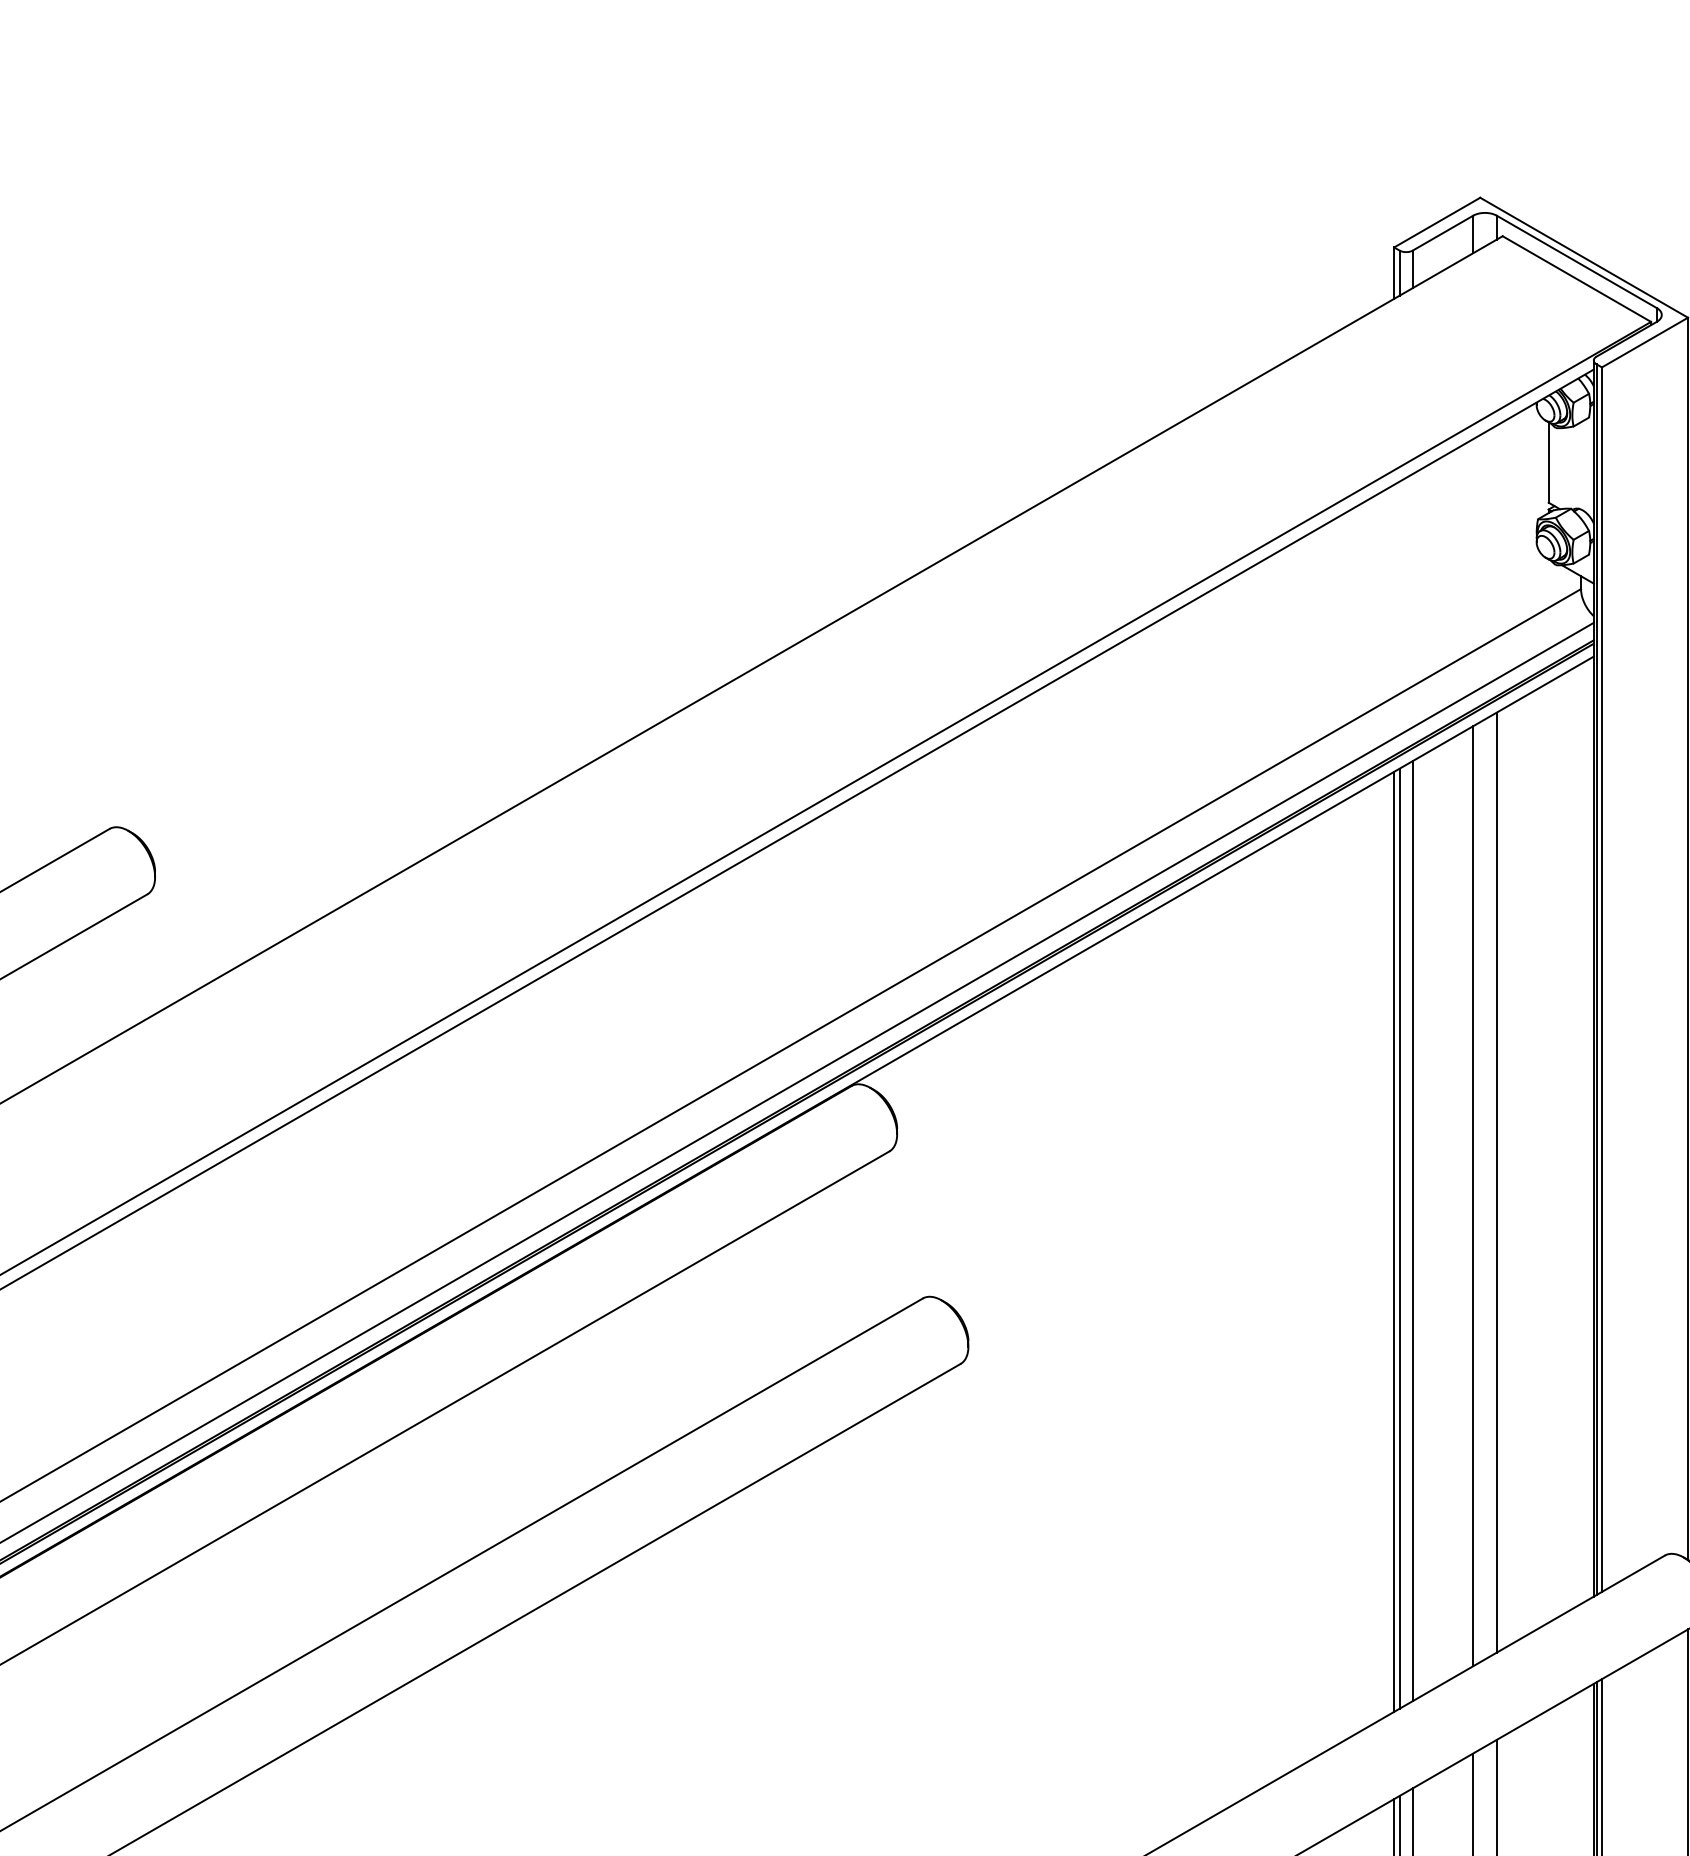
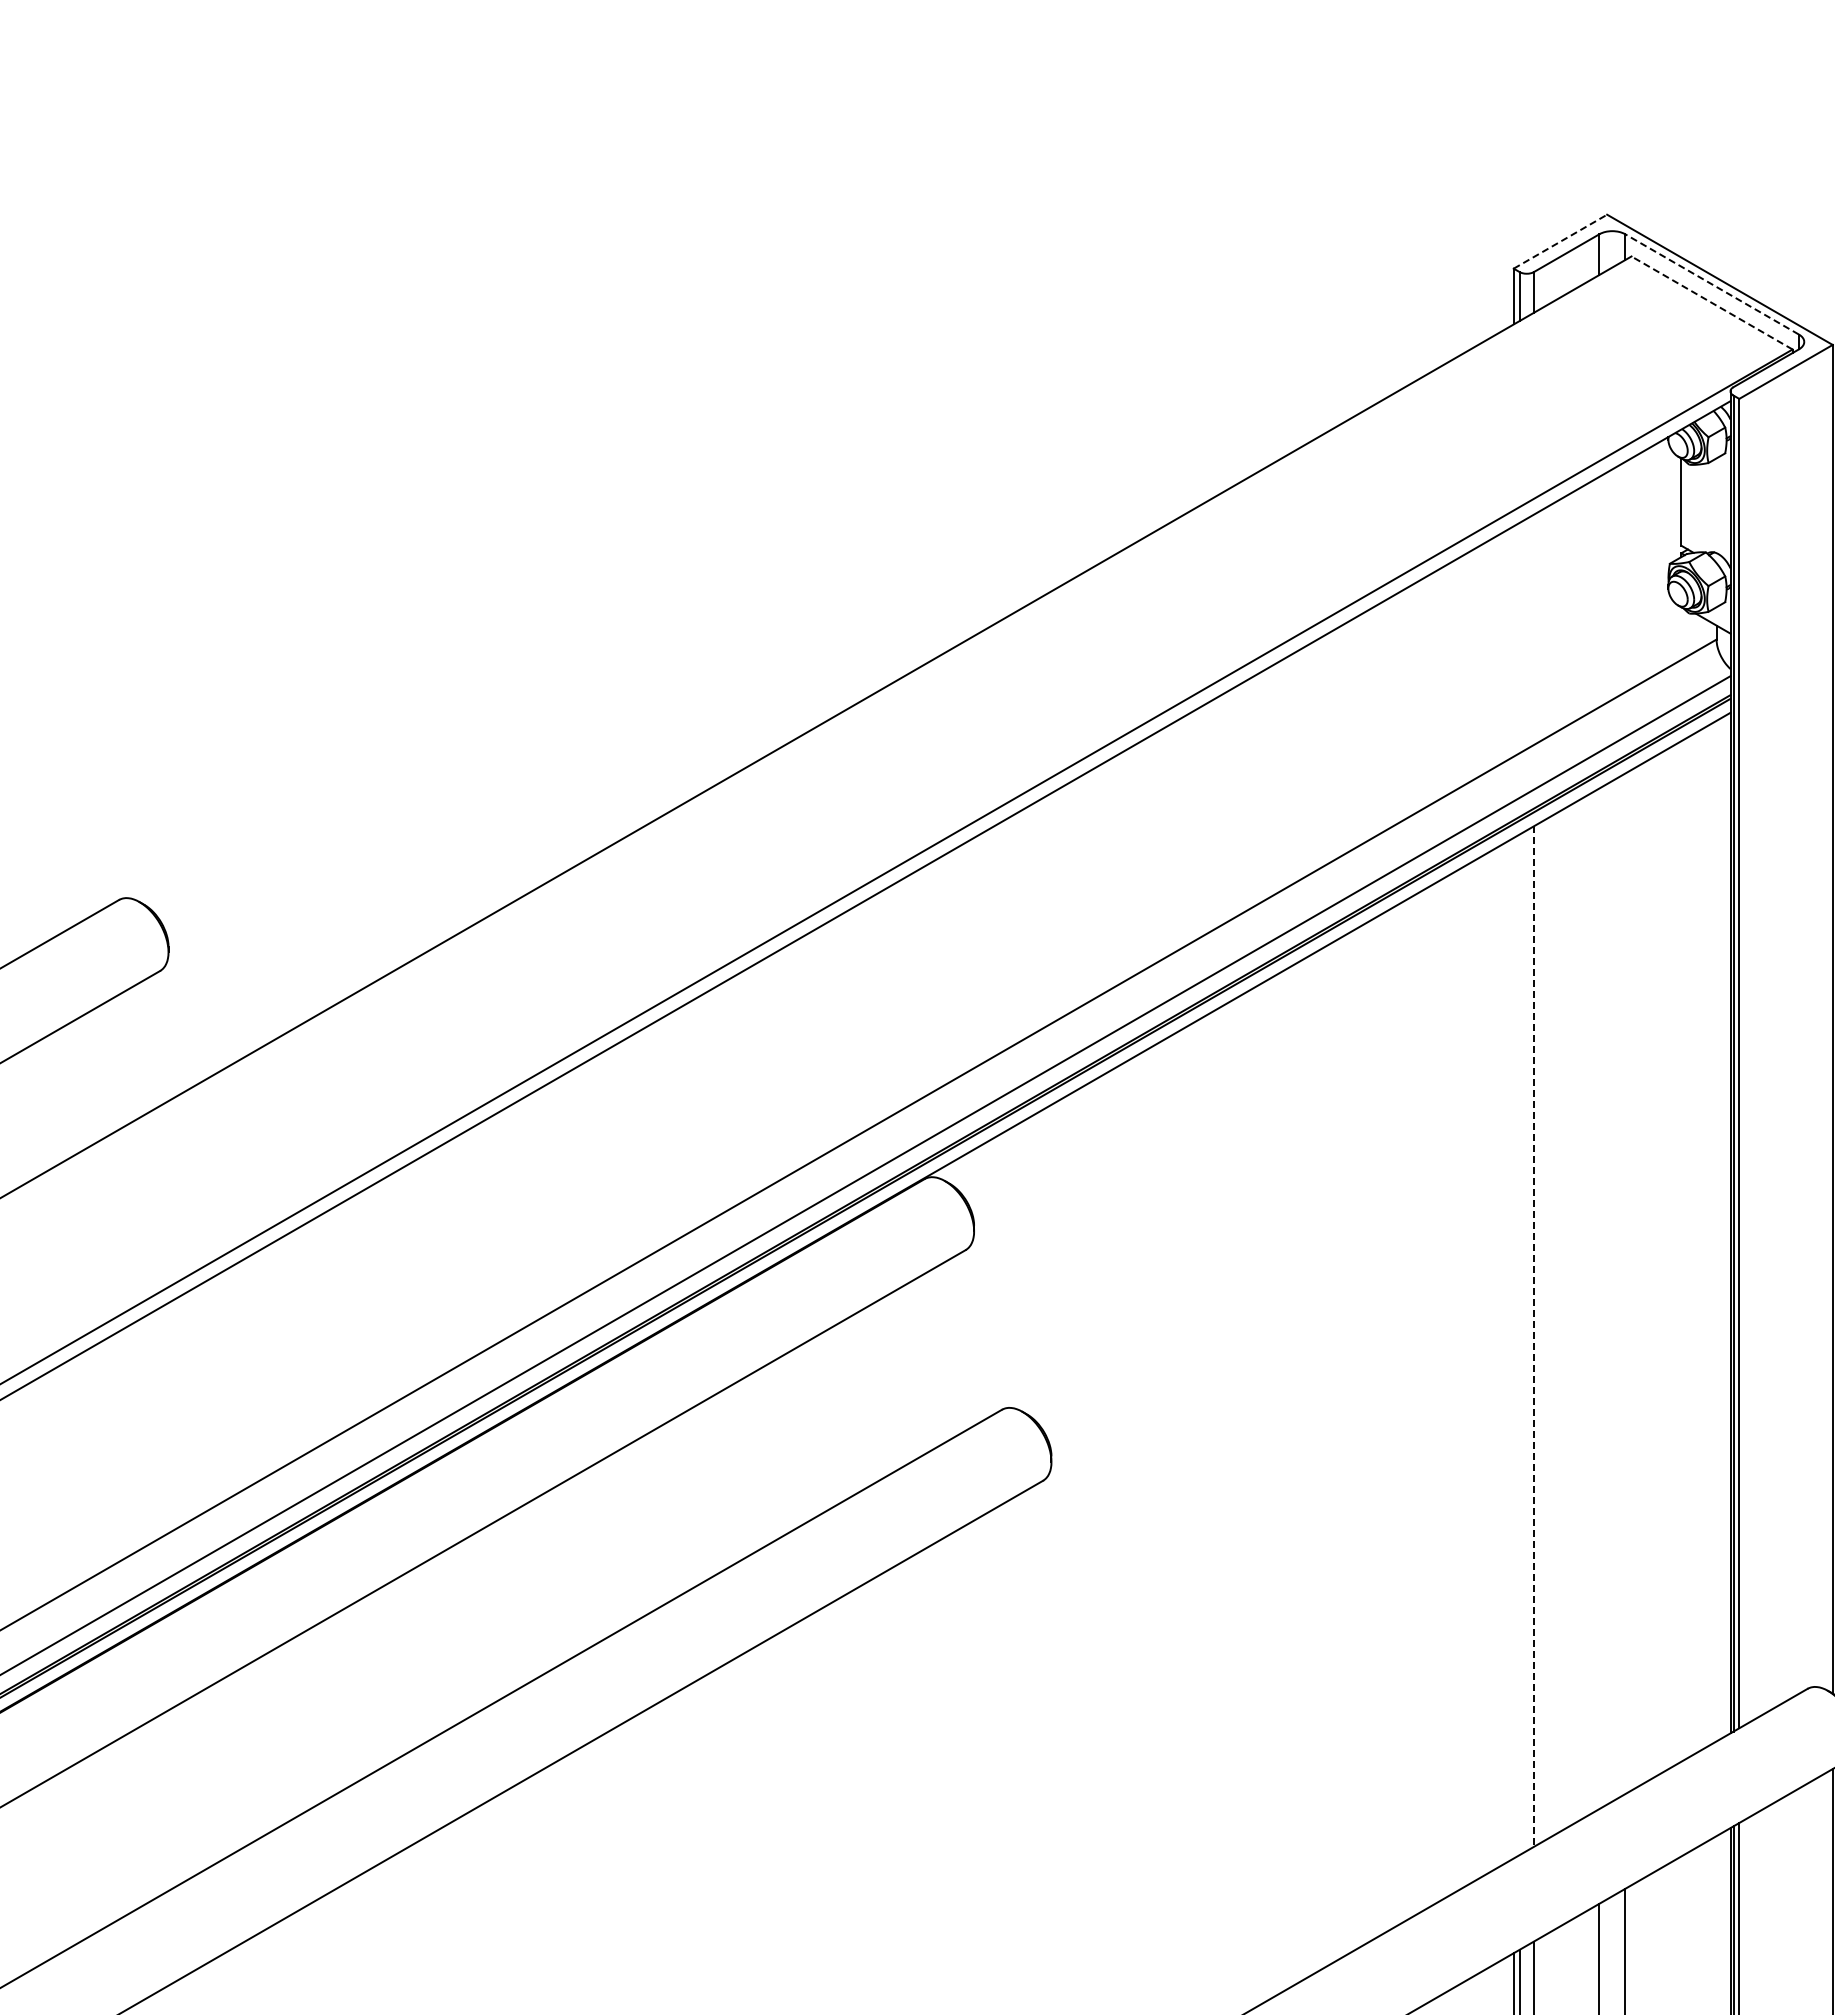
line: (1437, 222) -> (1560, 241), solid -> dashed
line: (1576, 262) -> (1711, 284), solid -> dashed
line: (1576, 278) -> (1711, 302), solid -> dashed
line: (1497, 1182) -> (1625, 1283), removed
line: (1473, 1196) -> (1599, 1298), removed
line: (1413, 1231) -> (1534, 1337), solid -> dashed
line: (1399, 1238) -> (1519, 1344), removed
line: (1393, 1241) -> (1513, 1347), removed

